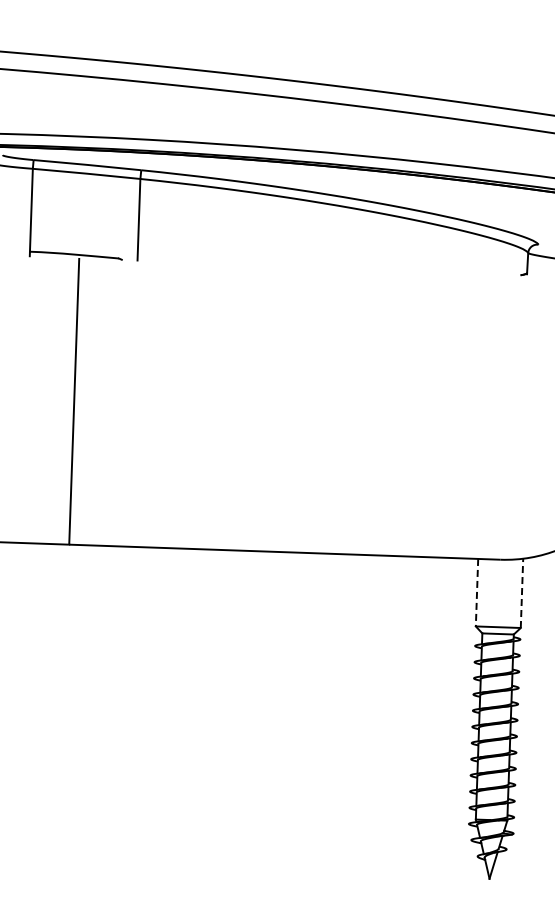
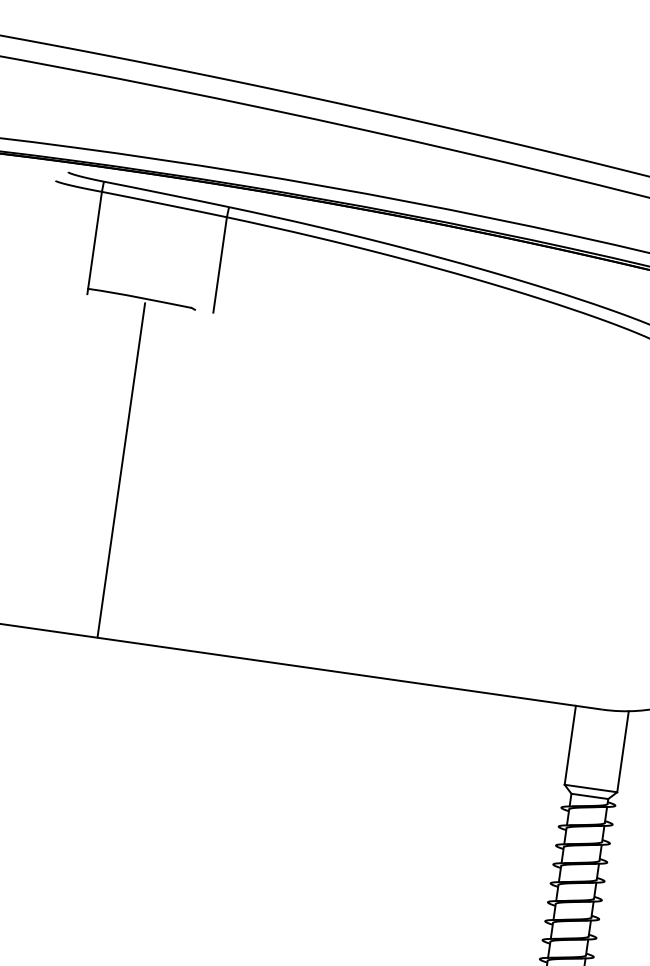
line: (477, 592) -> (570, 745), dashed -> solid
line: (521, 593) -> (622, 751), dashed -> solid

